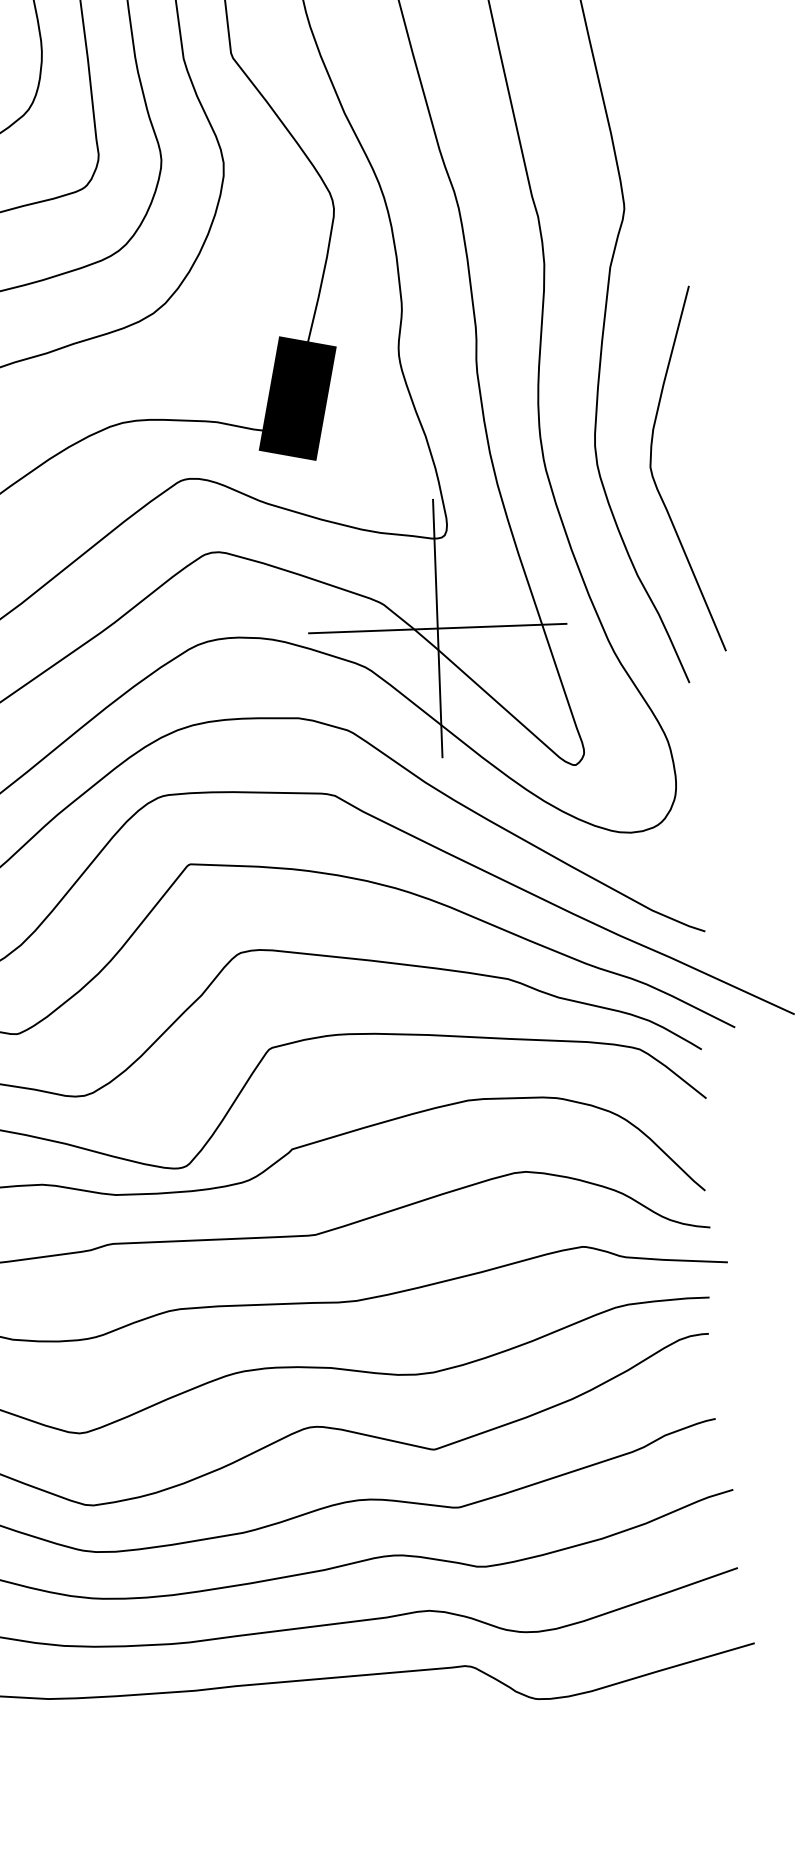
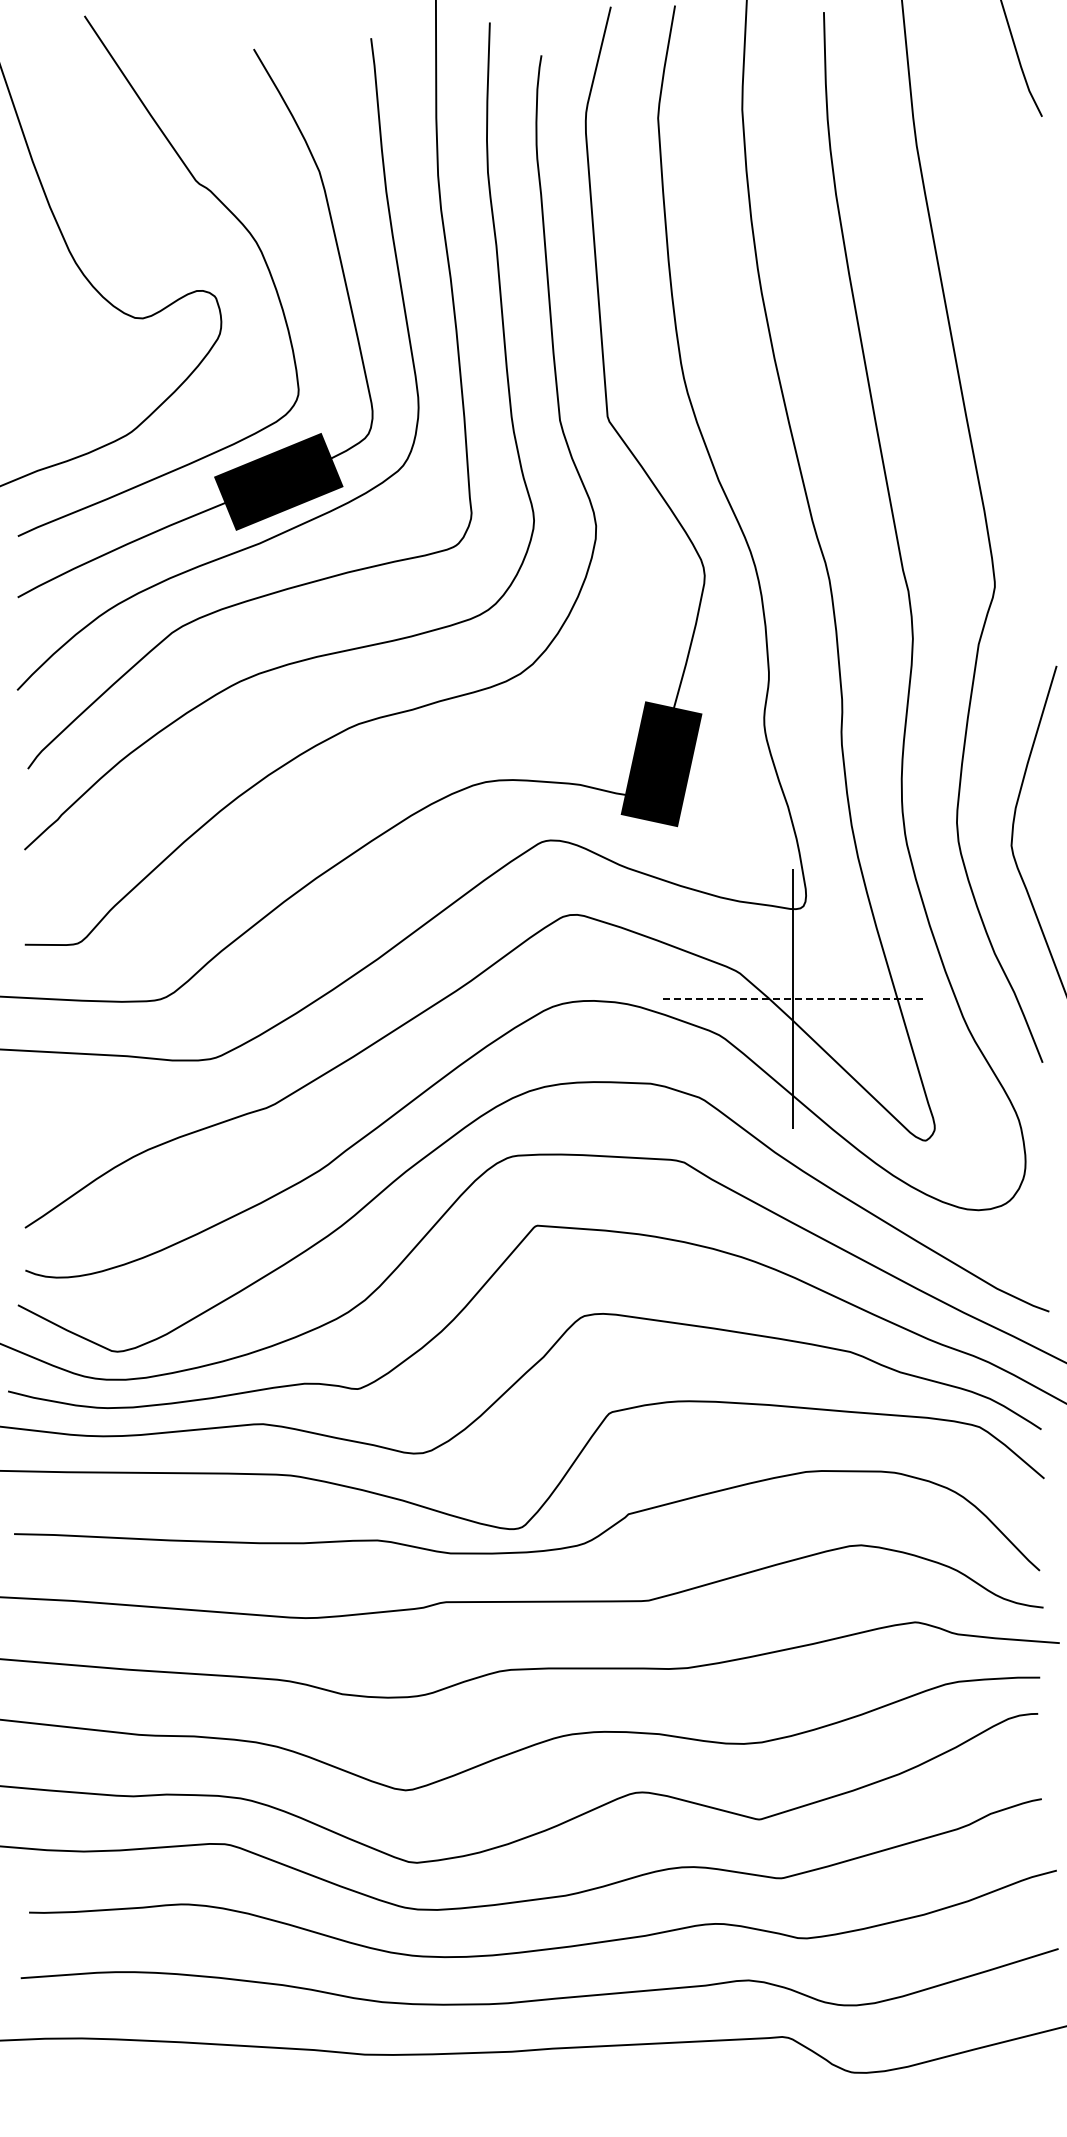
line: (438, 628) -> (793, 999), solid -> dashed

